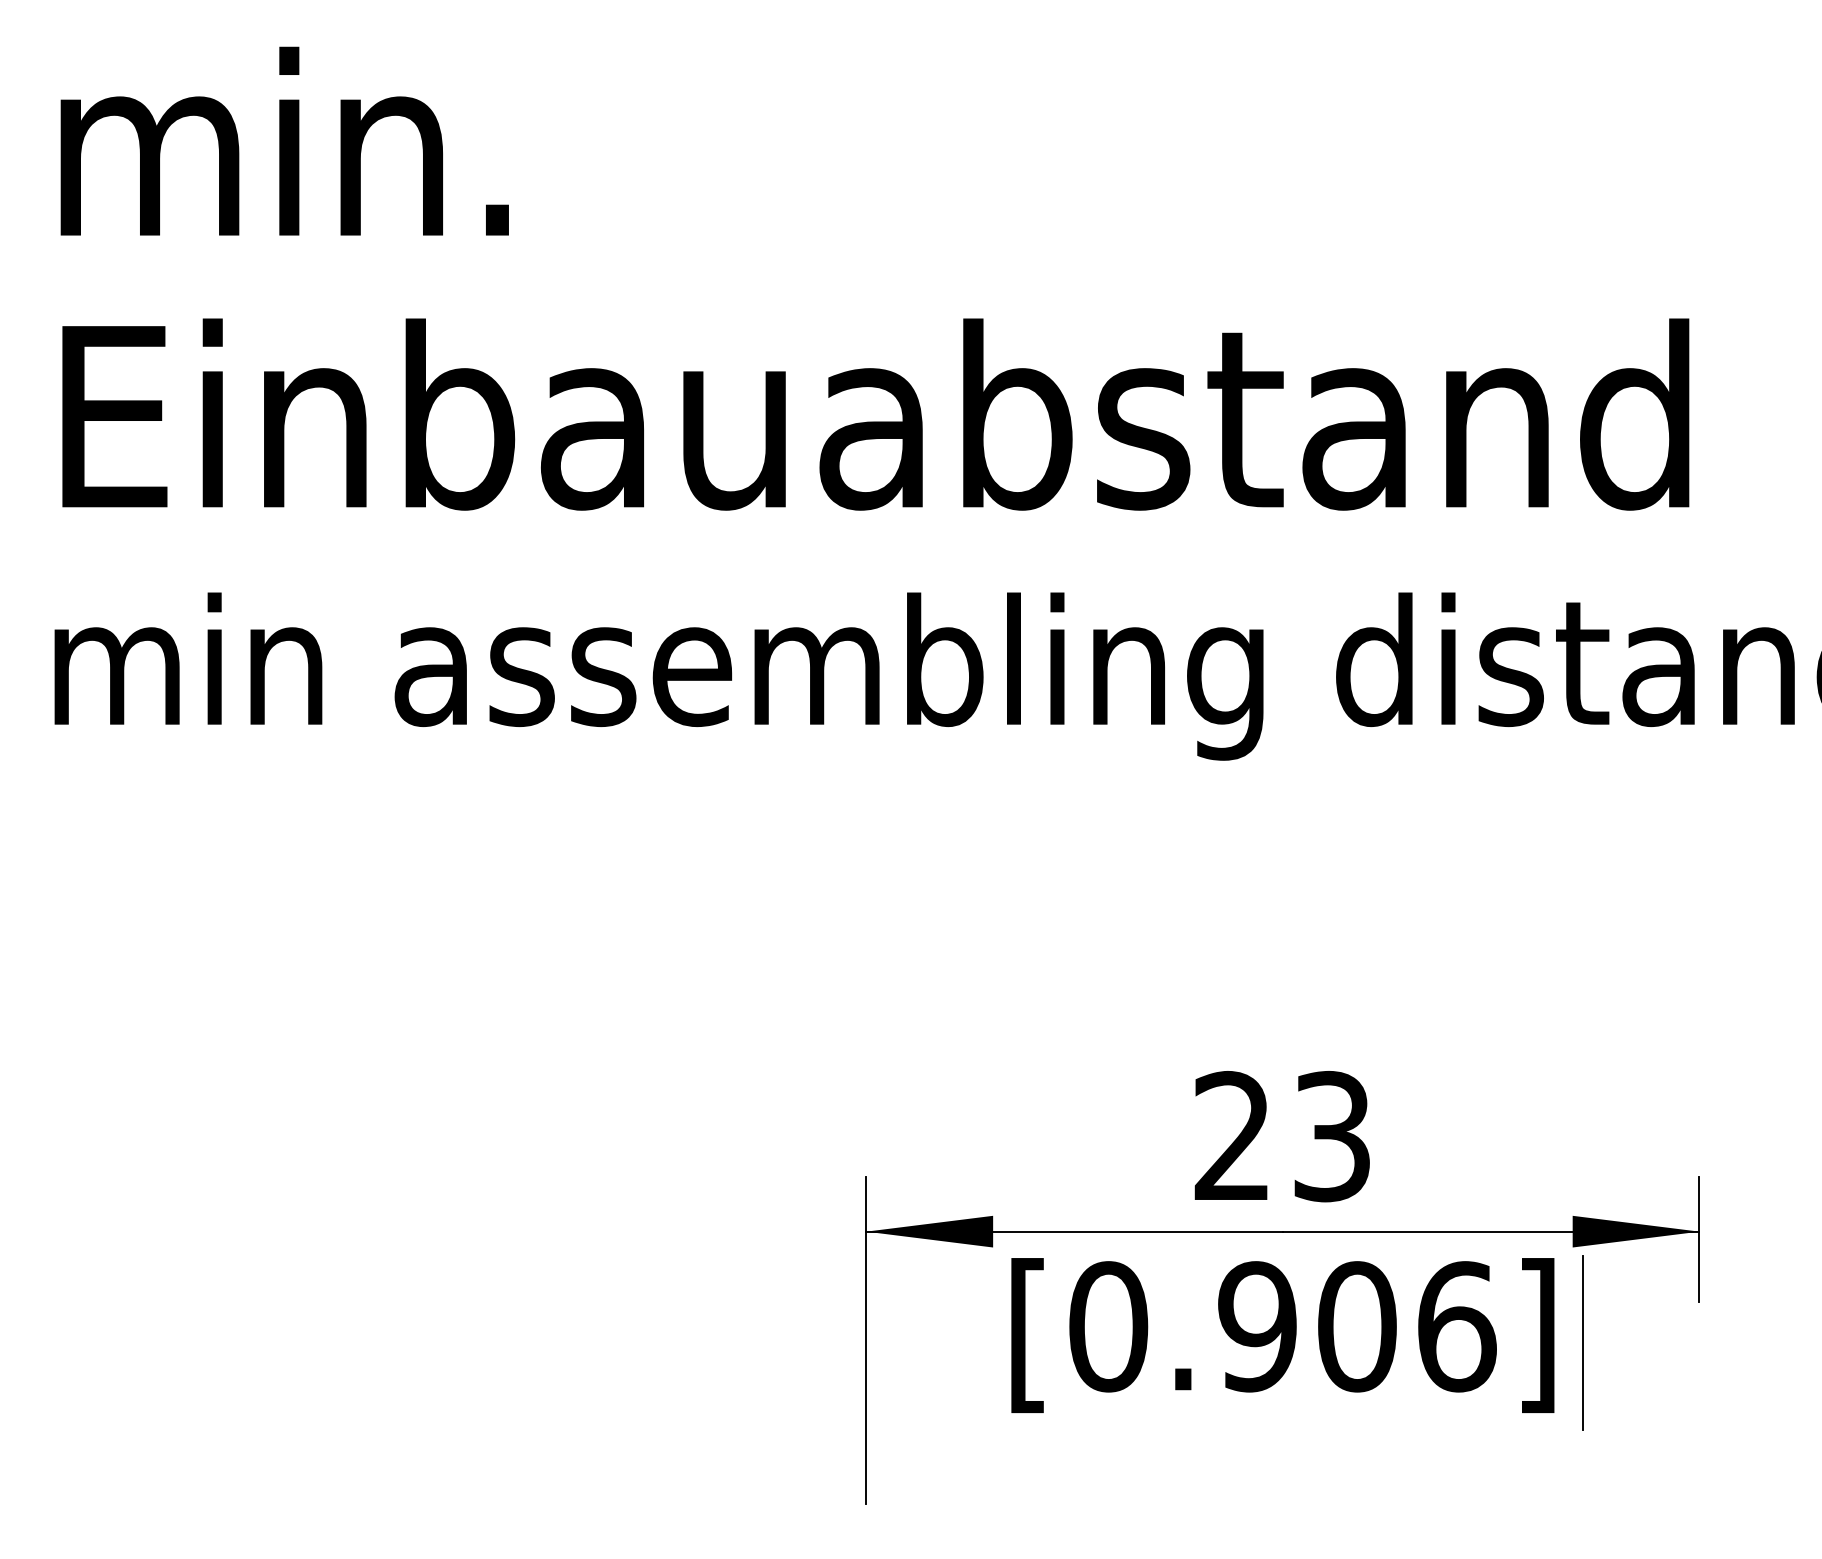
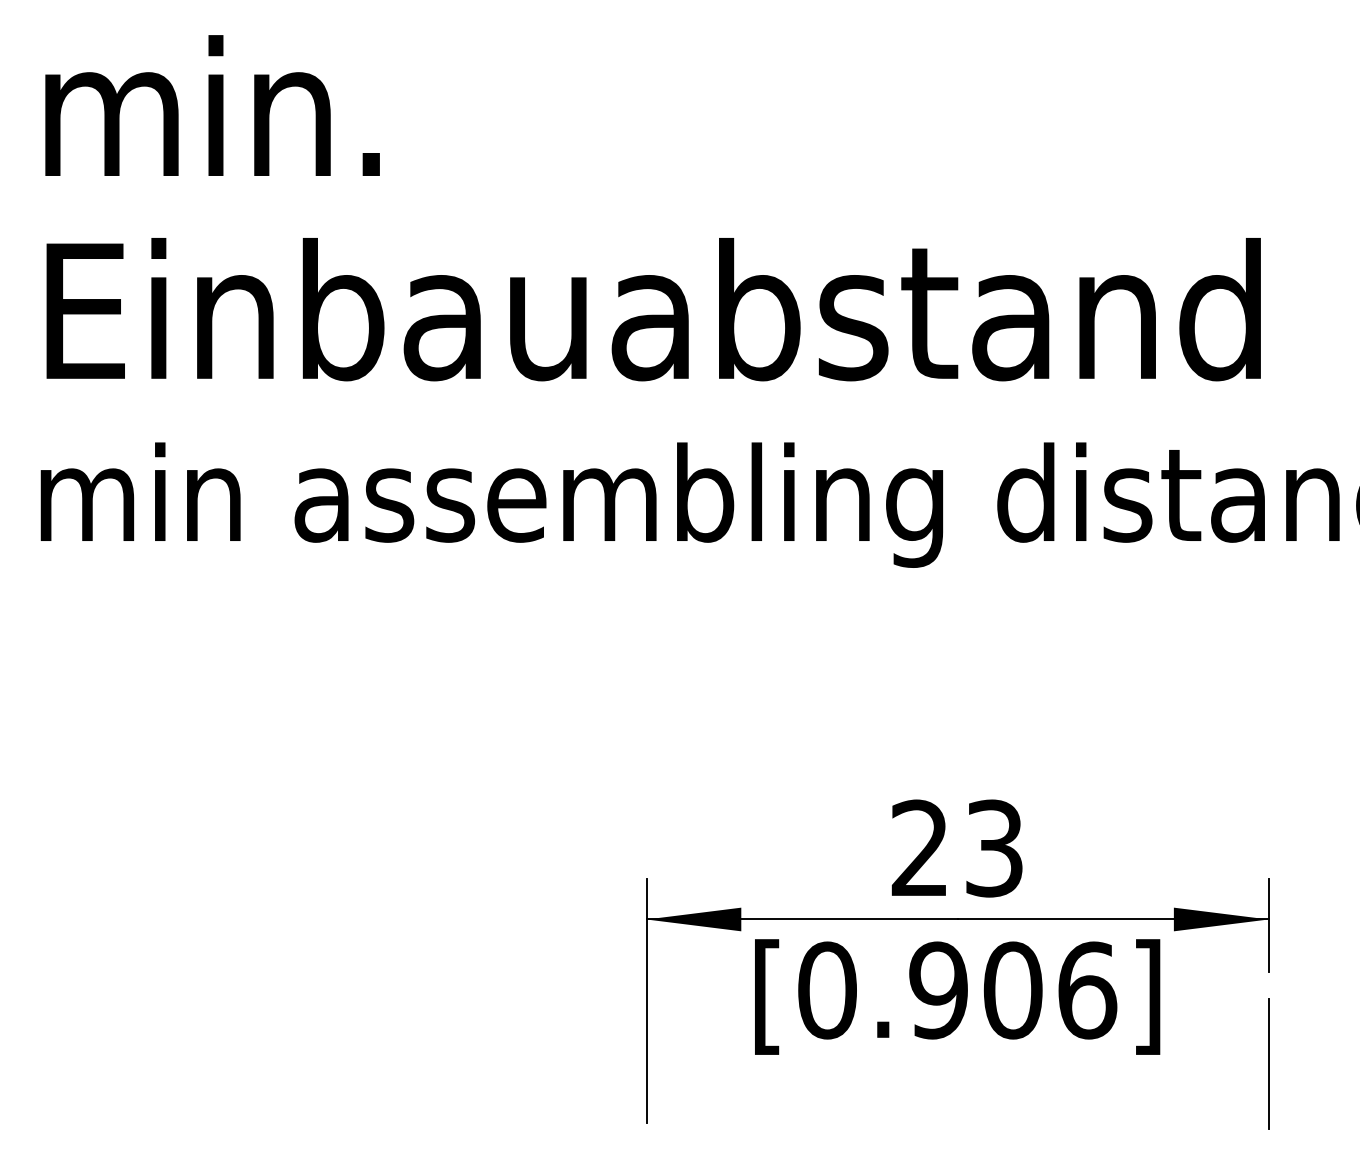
line: (1582, 1342) -> (1267, 1063), moved

